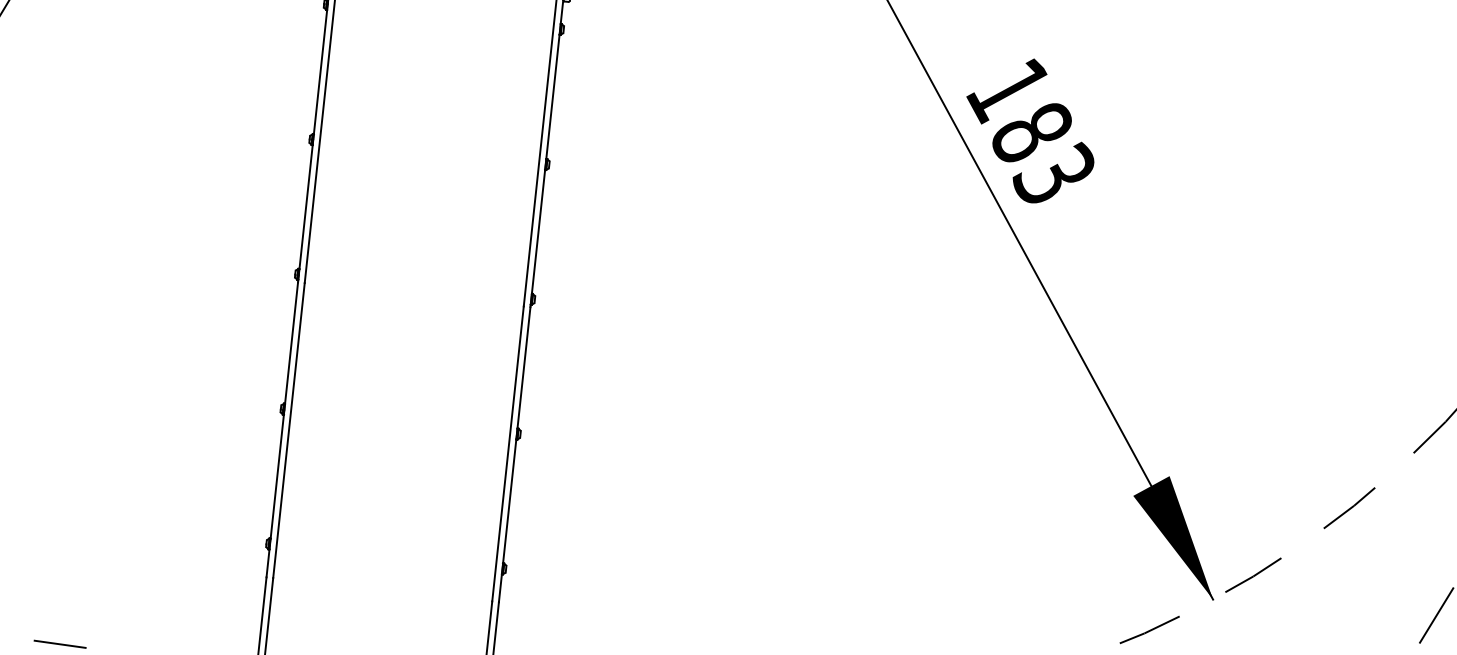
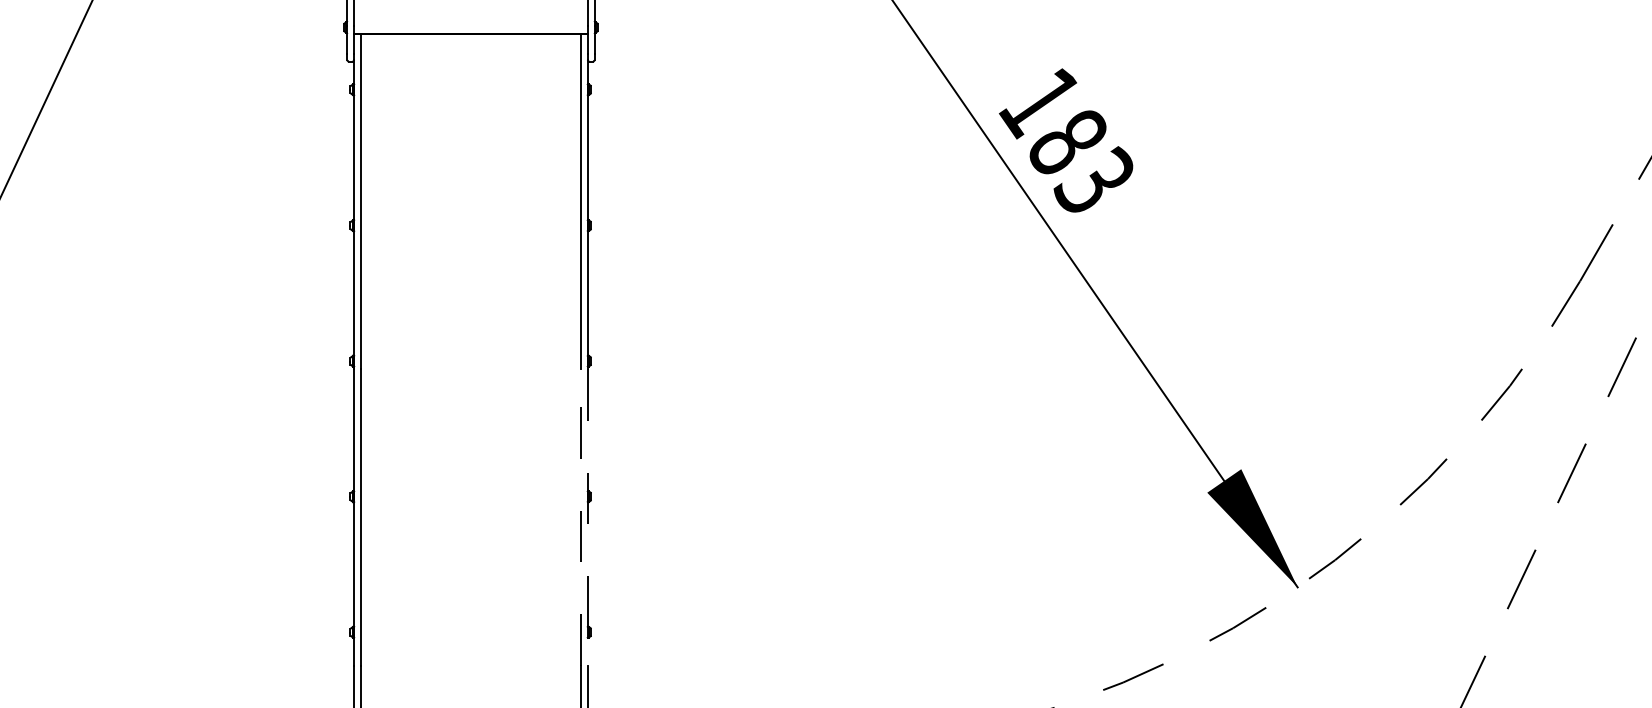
line: (508, 453) -> (581, 516), solid -> dashed
line: (514, 454) -> (587, 517), solid -> dashed

